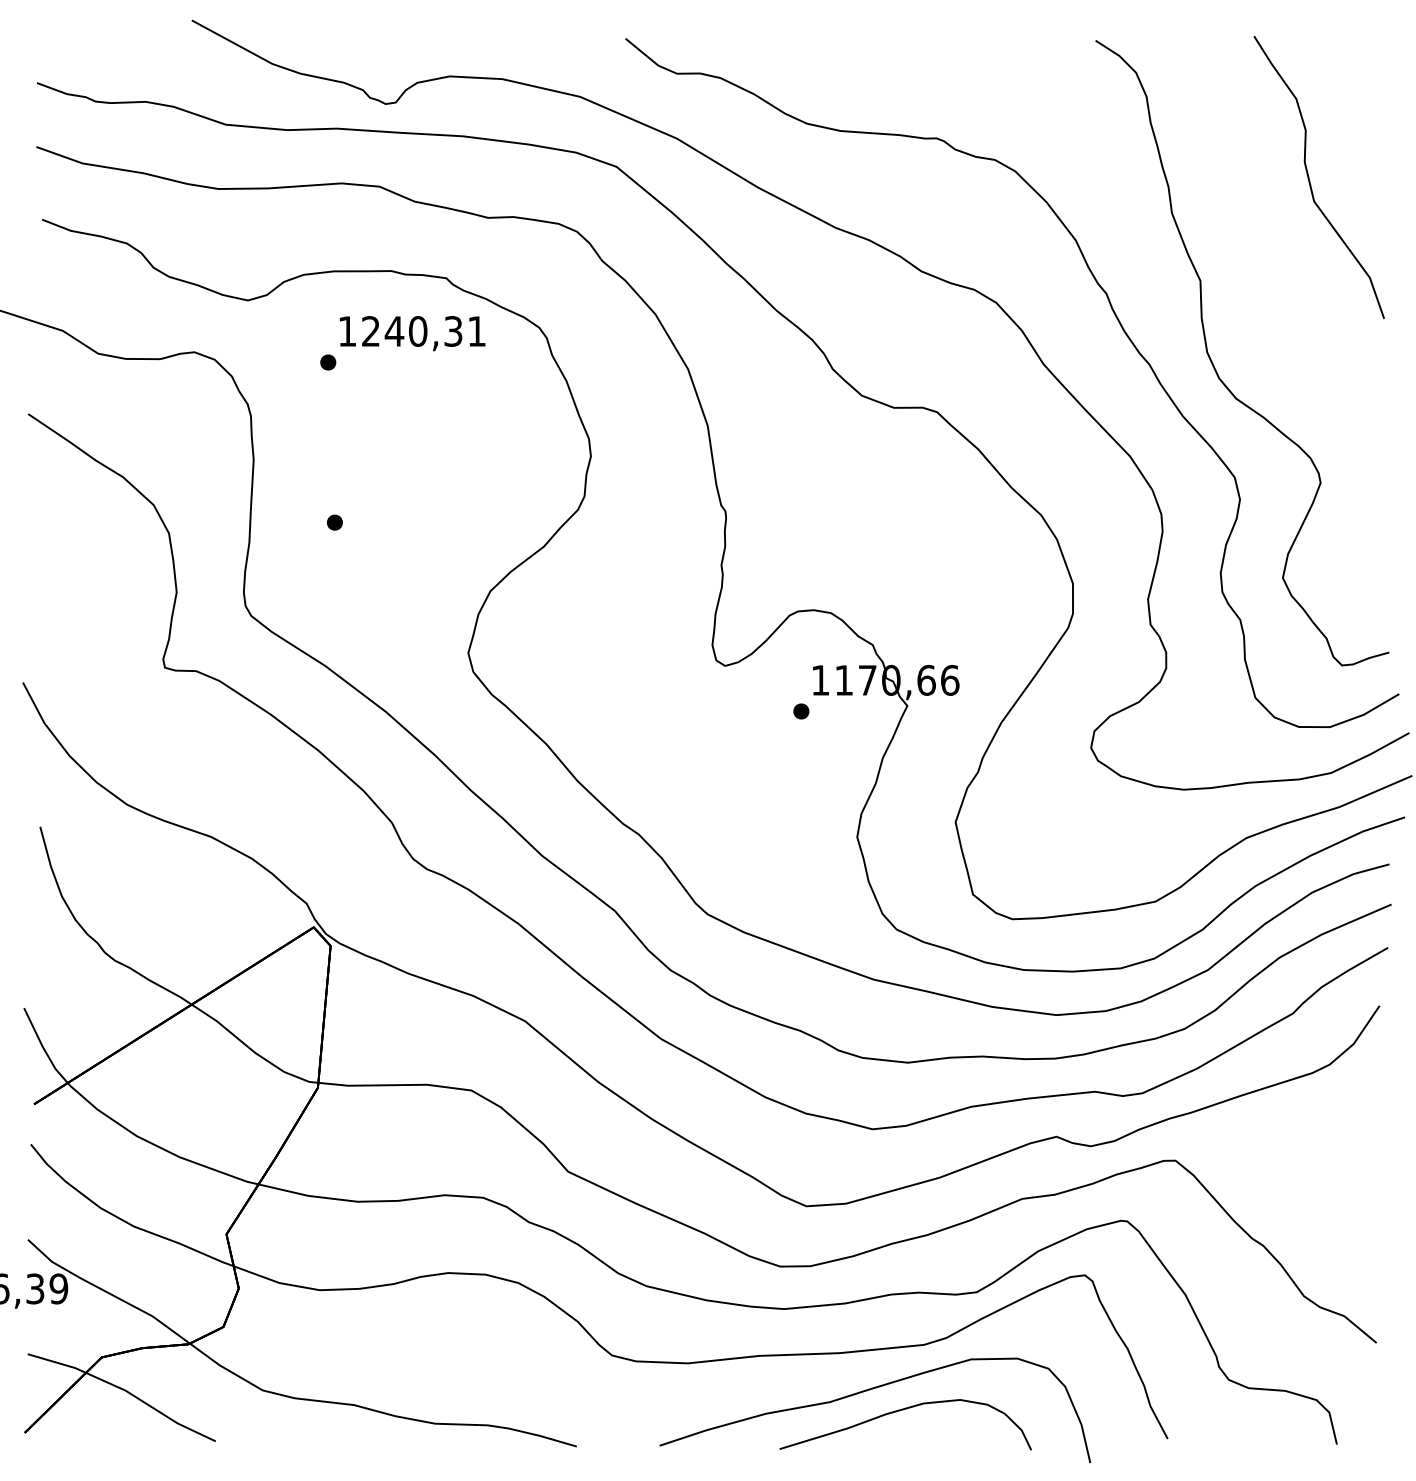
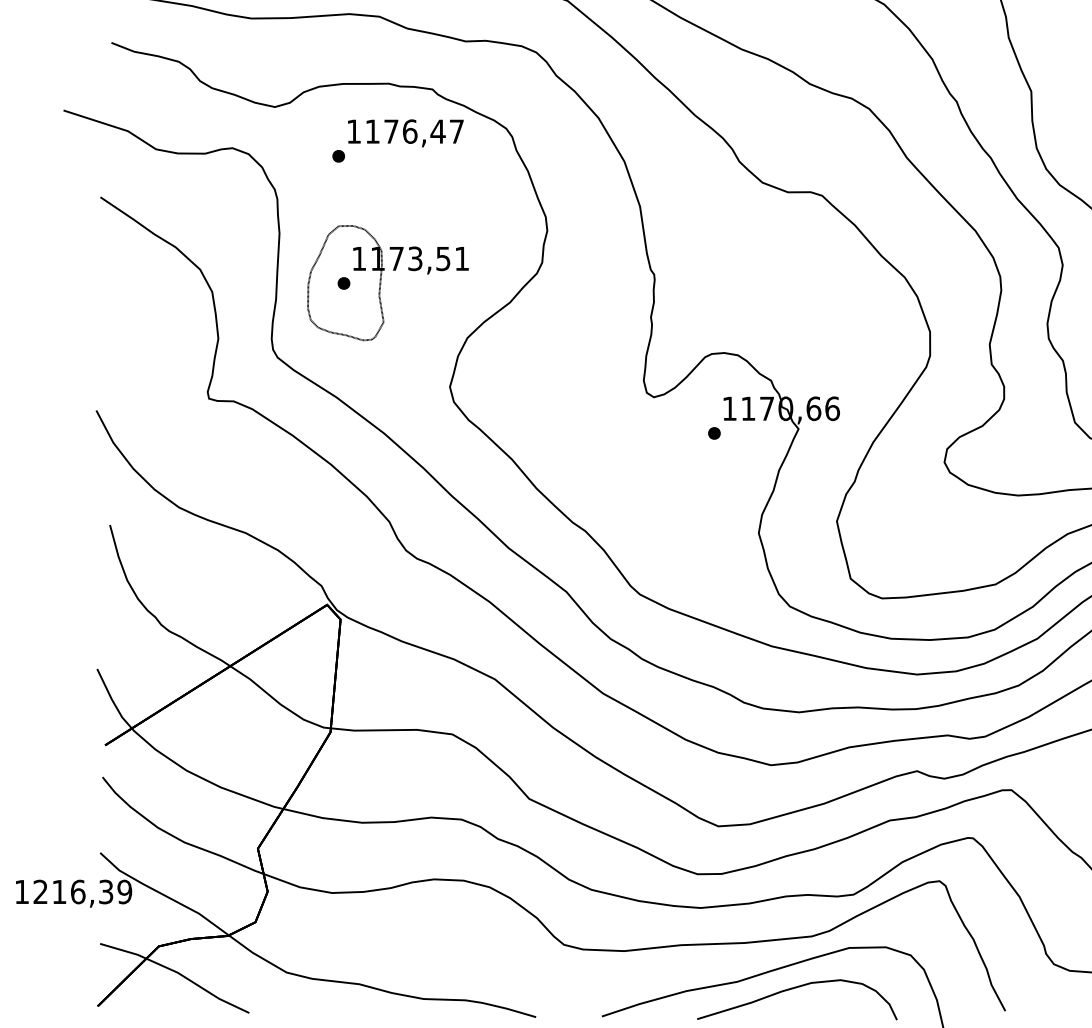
text: (423, 331) -> (414, 131), 1240,31 -> 1176,47
part: (381, 522) -> (381, 283), added

